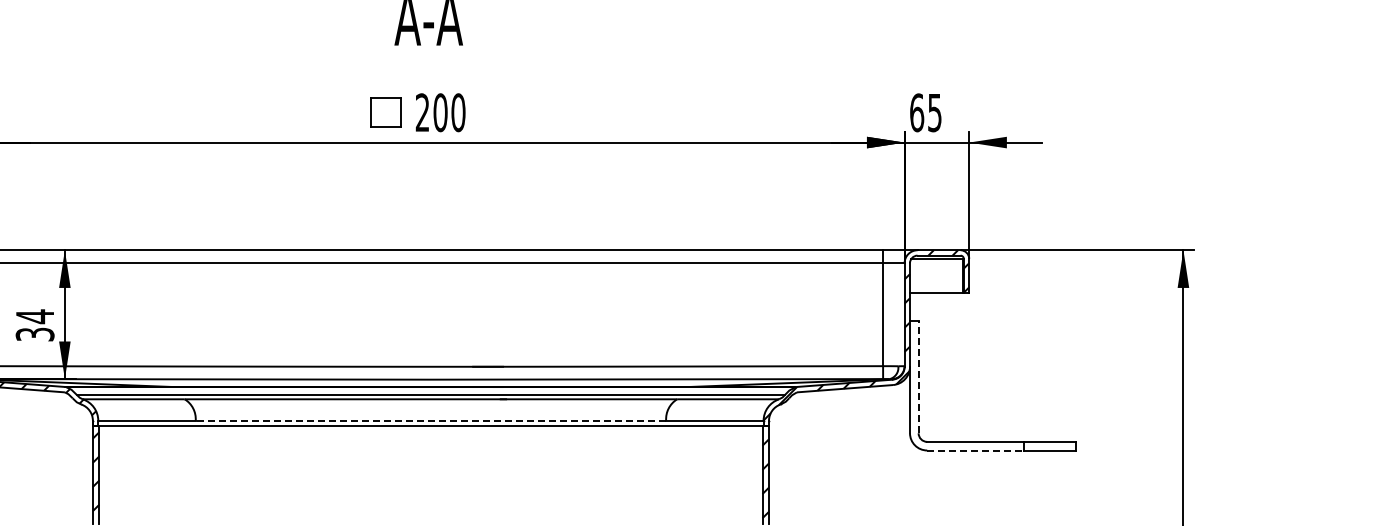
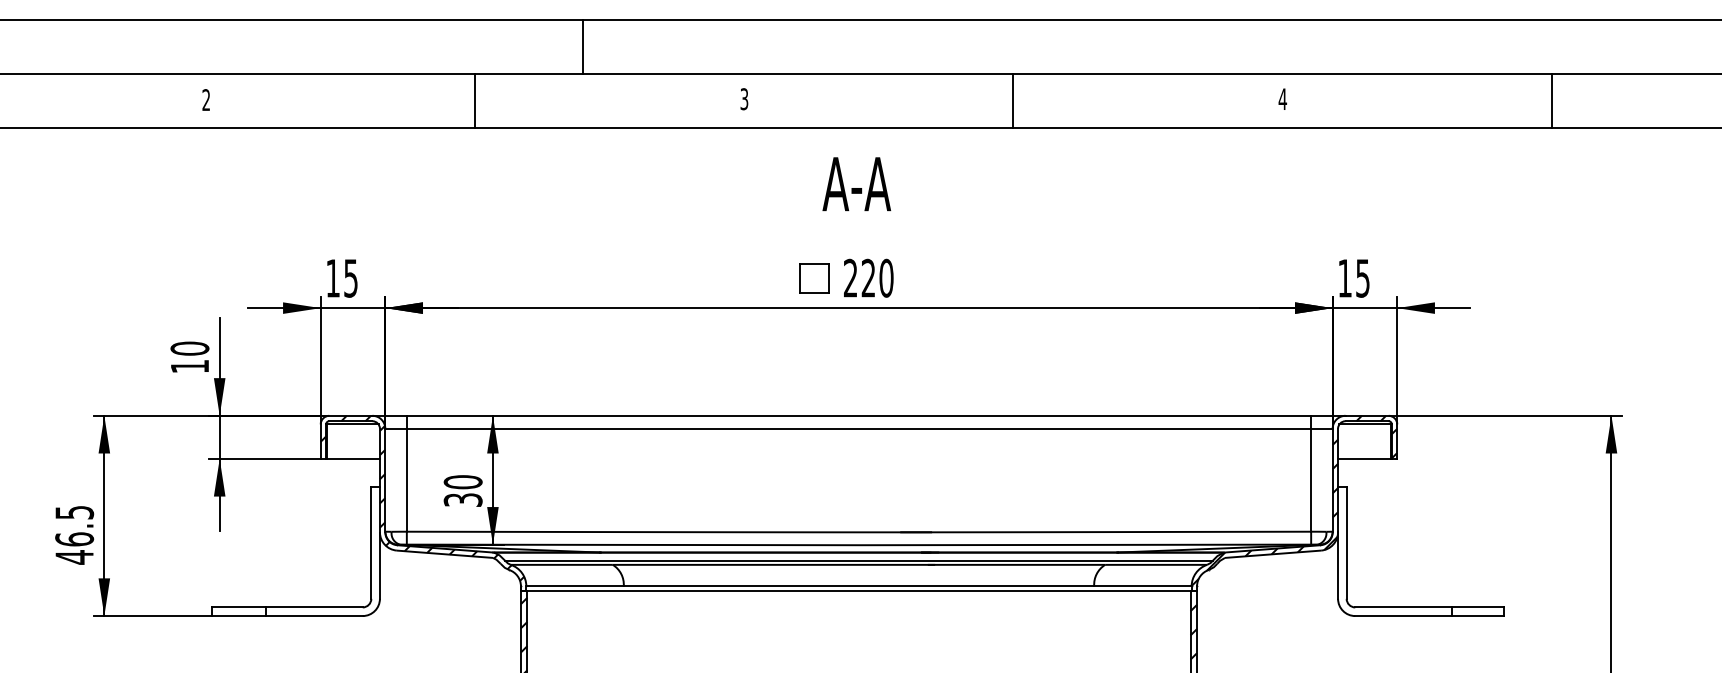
text: (440, 111) -> (868, 277), 200 -> 220
text: (917, 112) -> (1345, 278), 65 -> 15
text: (34, 315) -> (462, 481), 34 -> 30
line: (918, 376) -> (1346, 542), dashed -> solid
line: (430, 420) -> (858, 586), dashed -> solid
line: (976, 450) -> (1404, 616), dashed -> solid

